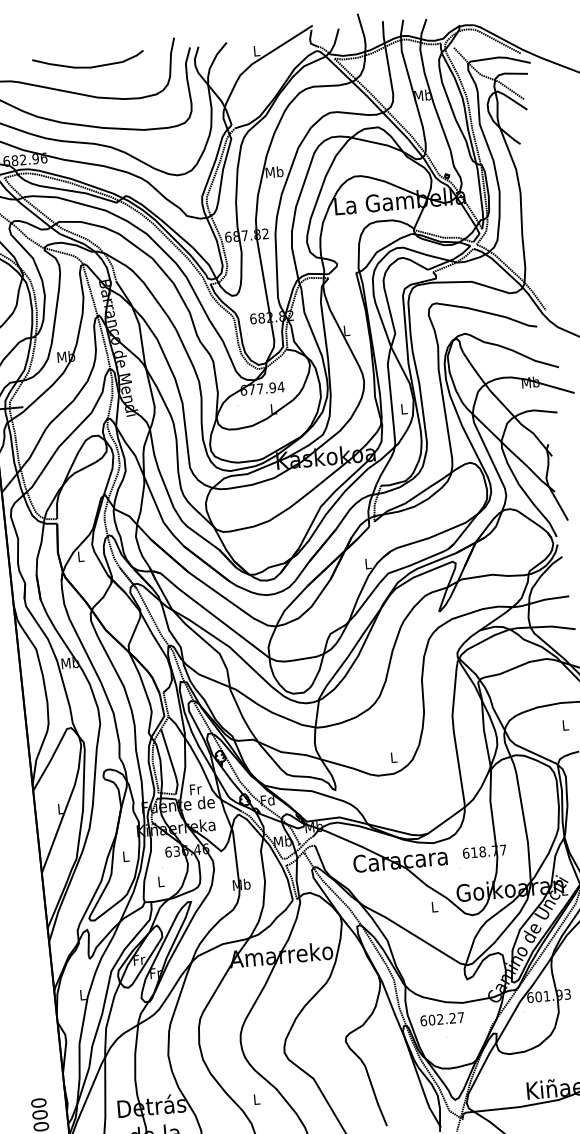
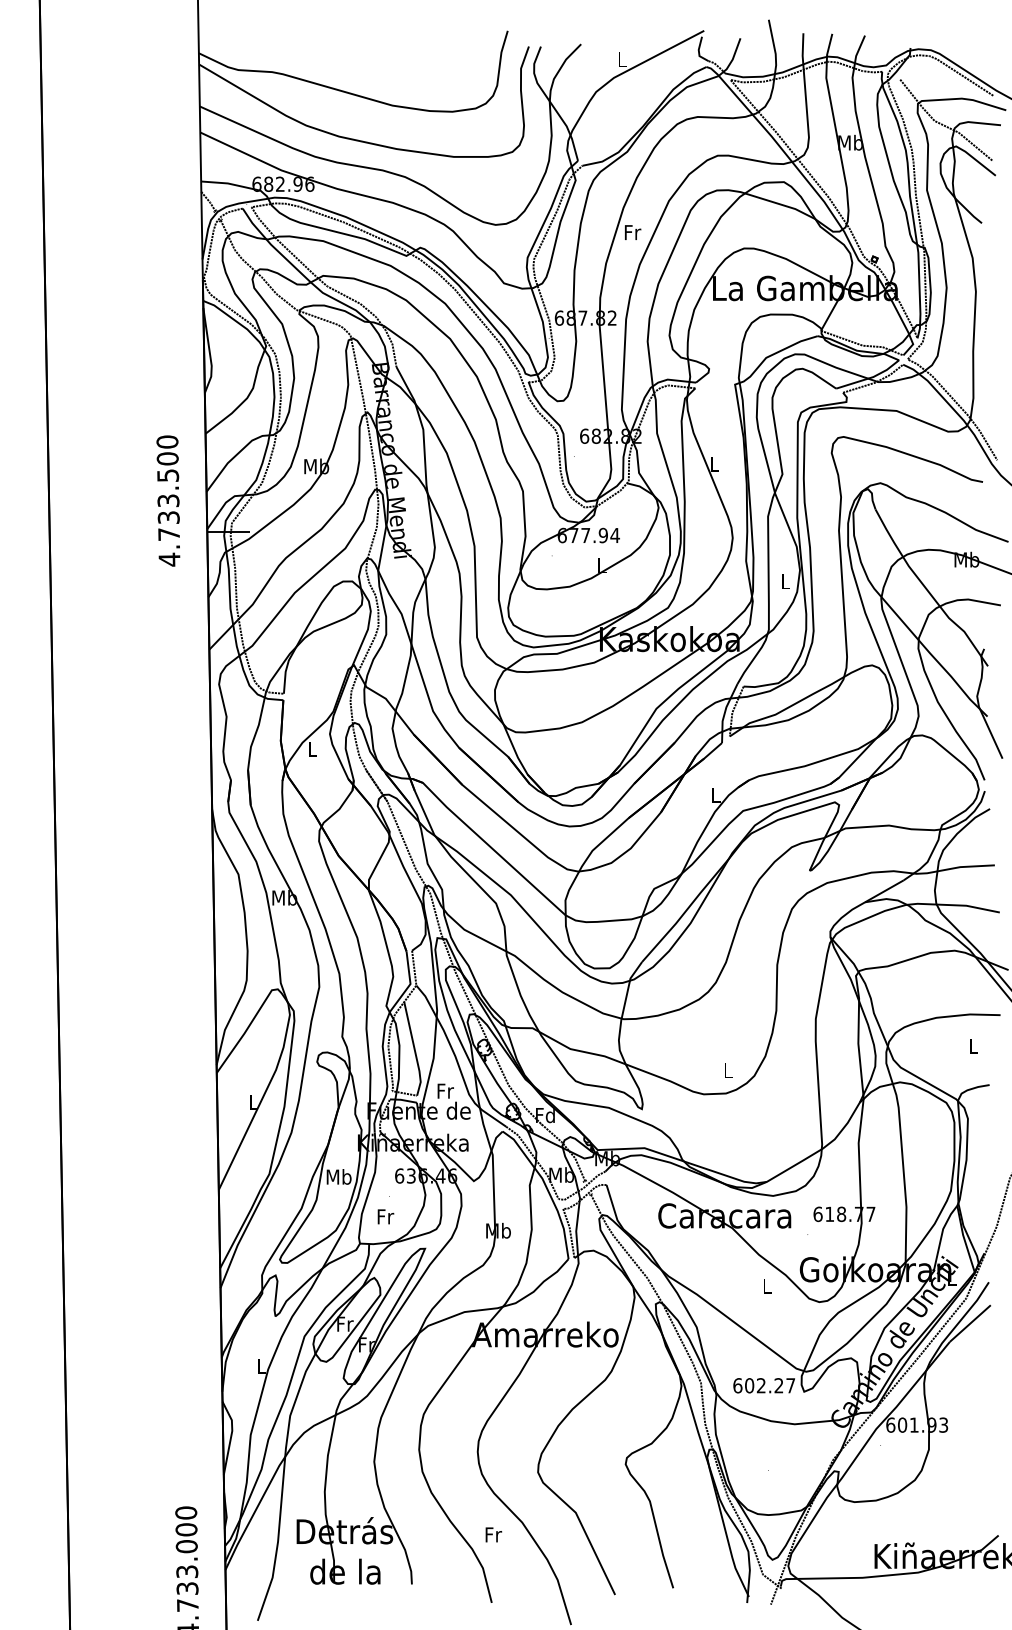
curve: (89, 66) -> (384, 61), removed
text: (274, 172) -> (632, 232), Mb -> Fr
text: (125, 856) -> (338, 1176), L -> Mb
text: (161, 881) -> (385, 1216), L -> Fr
text: (441, 1019) -> (763, 1385), moved
text: (256, 1099) -> (493, 1534), L -> Fr

